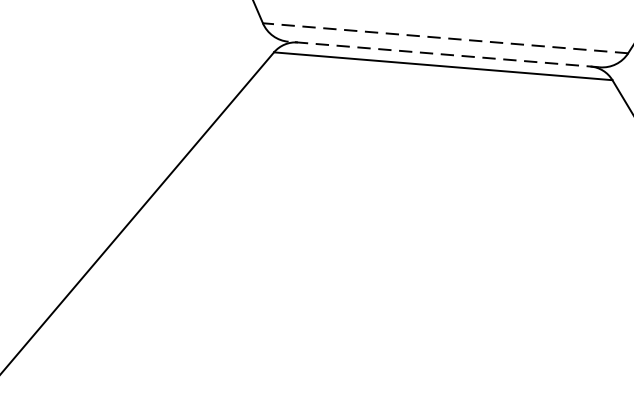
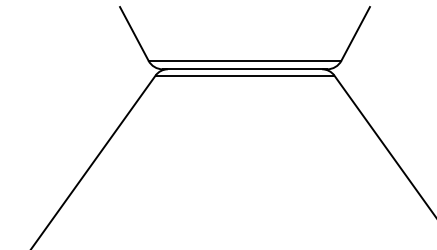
line: (444, 37) -> (244, 60), dashed -> solid
line: (443, 54) -> (244, 69), dashed -> solid

